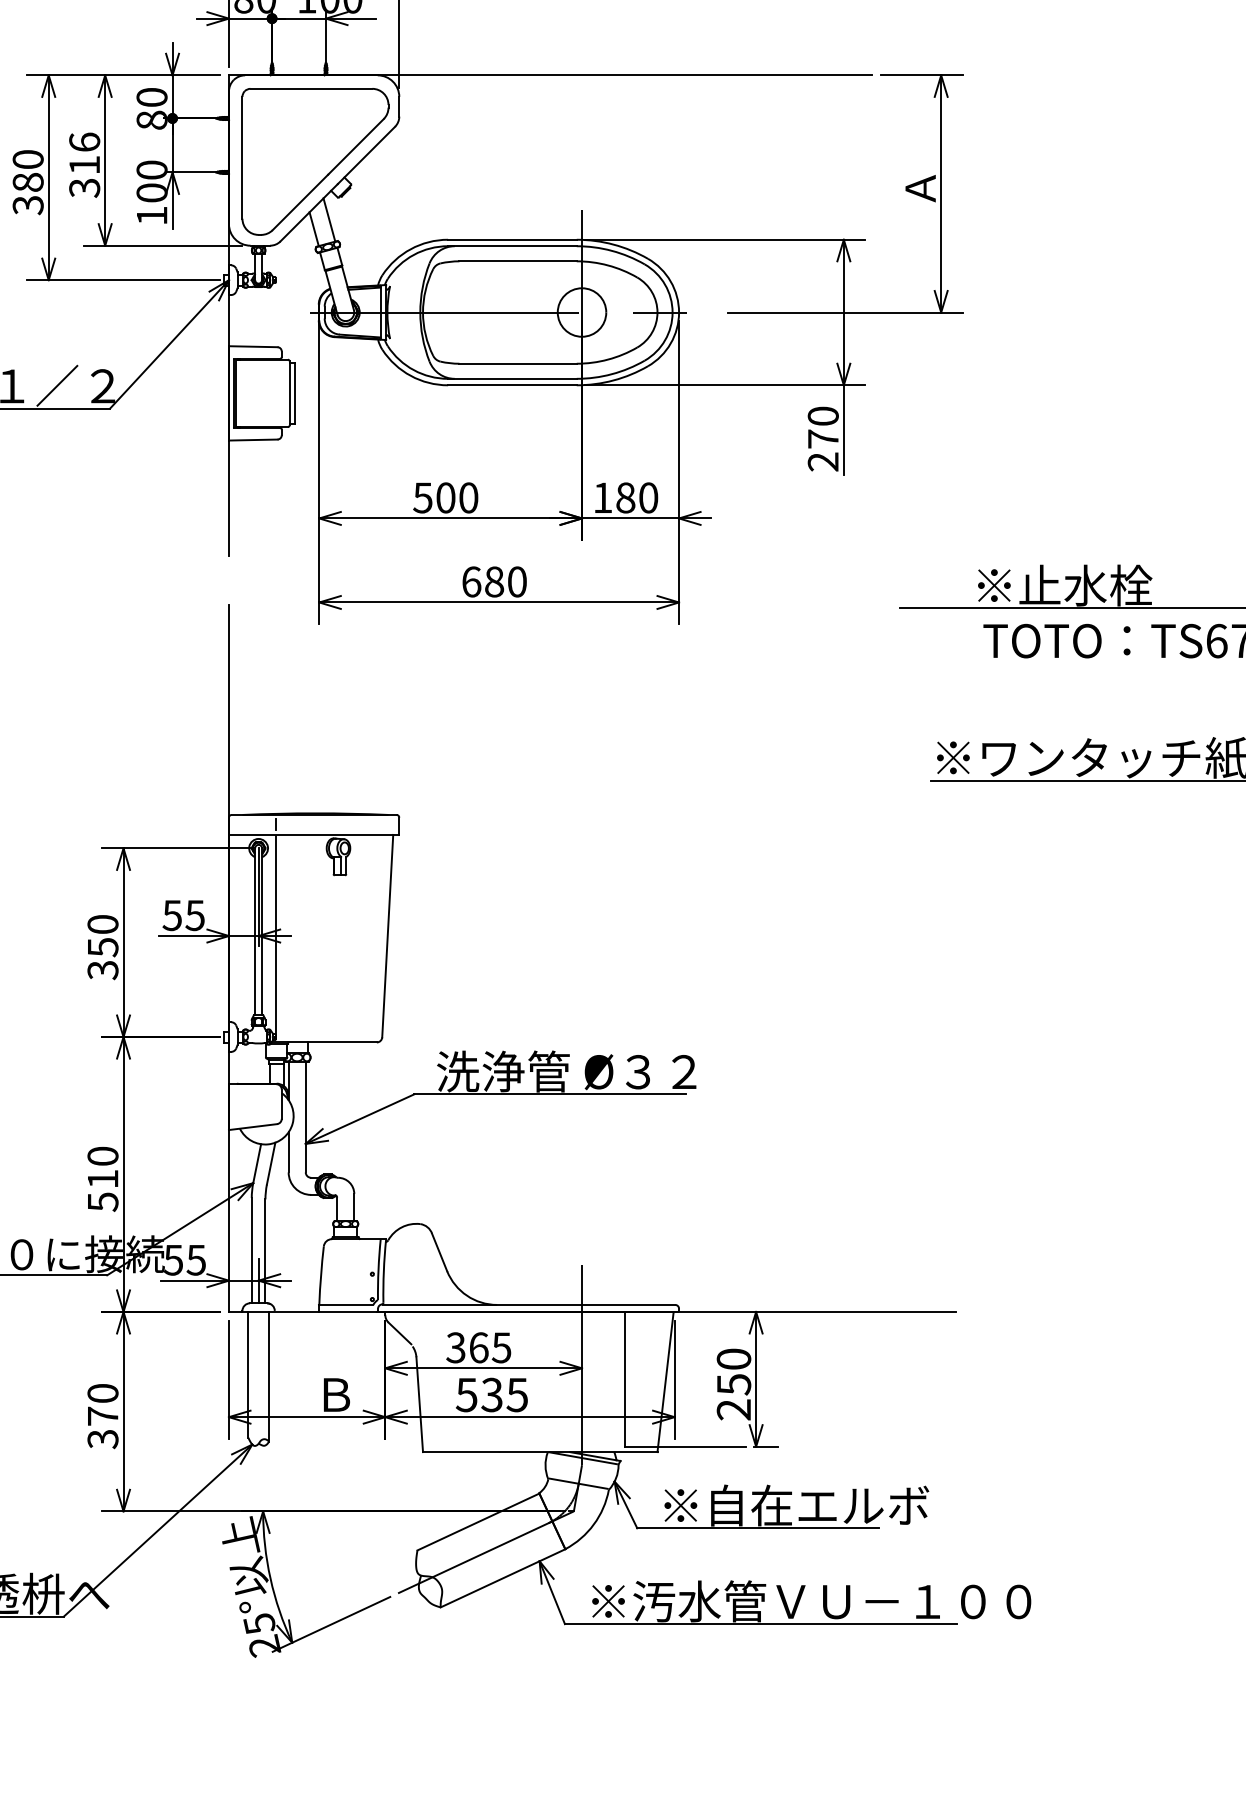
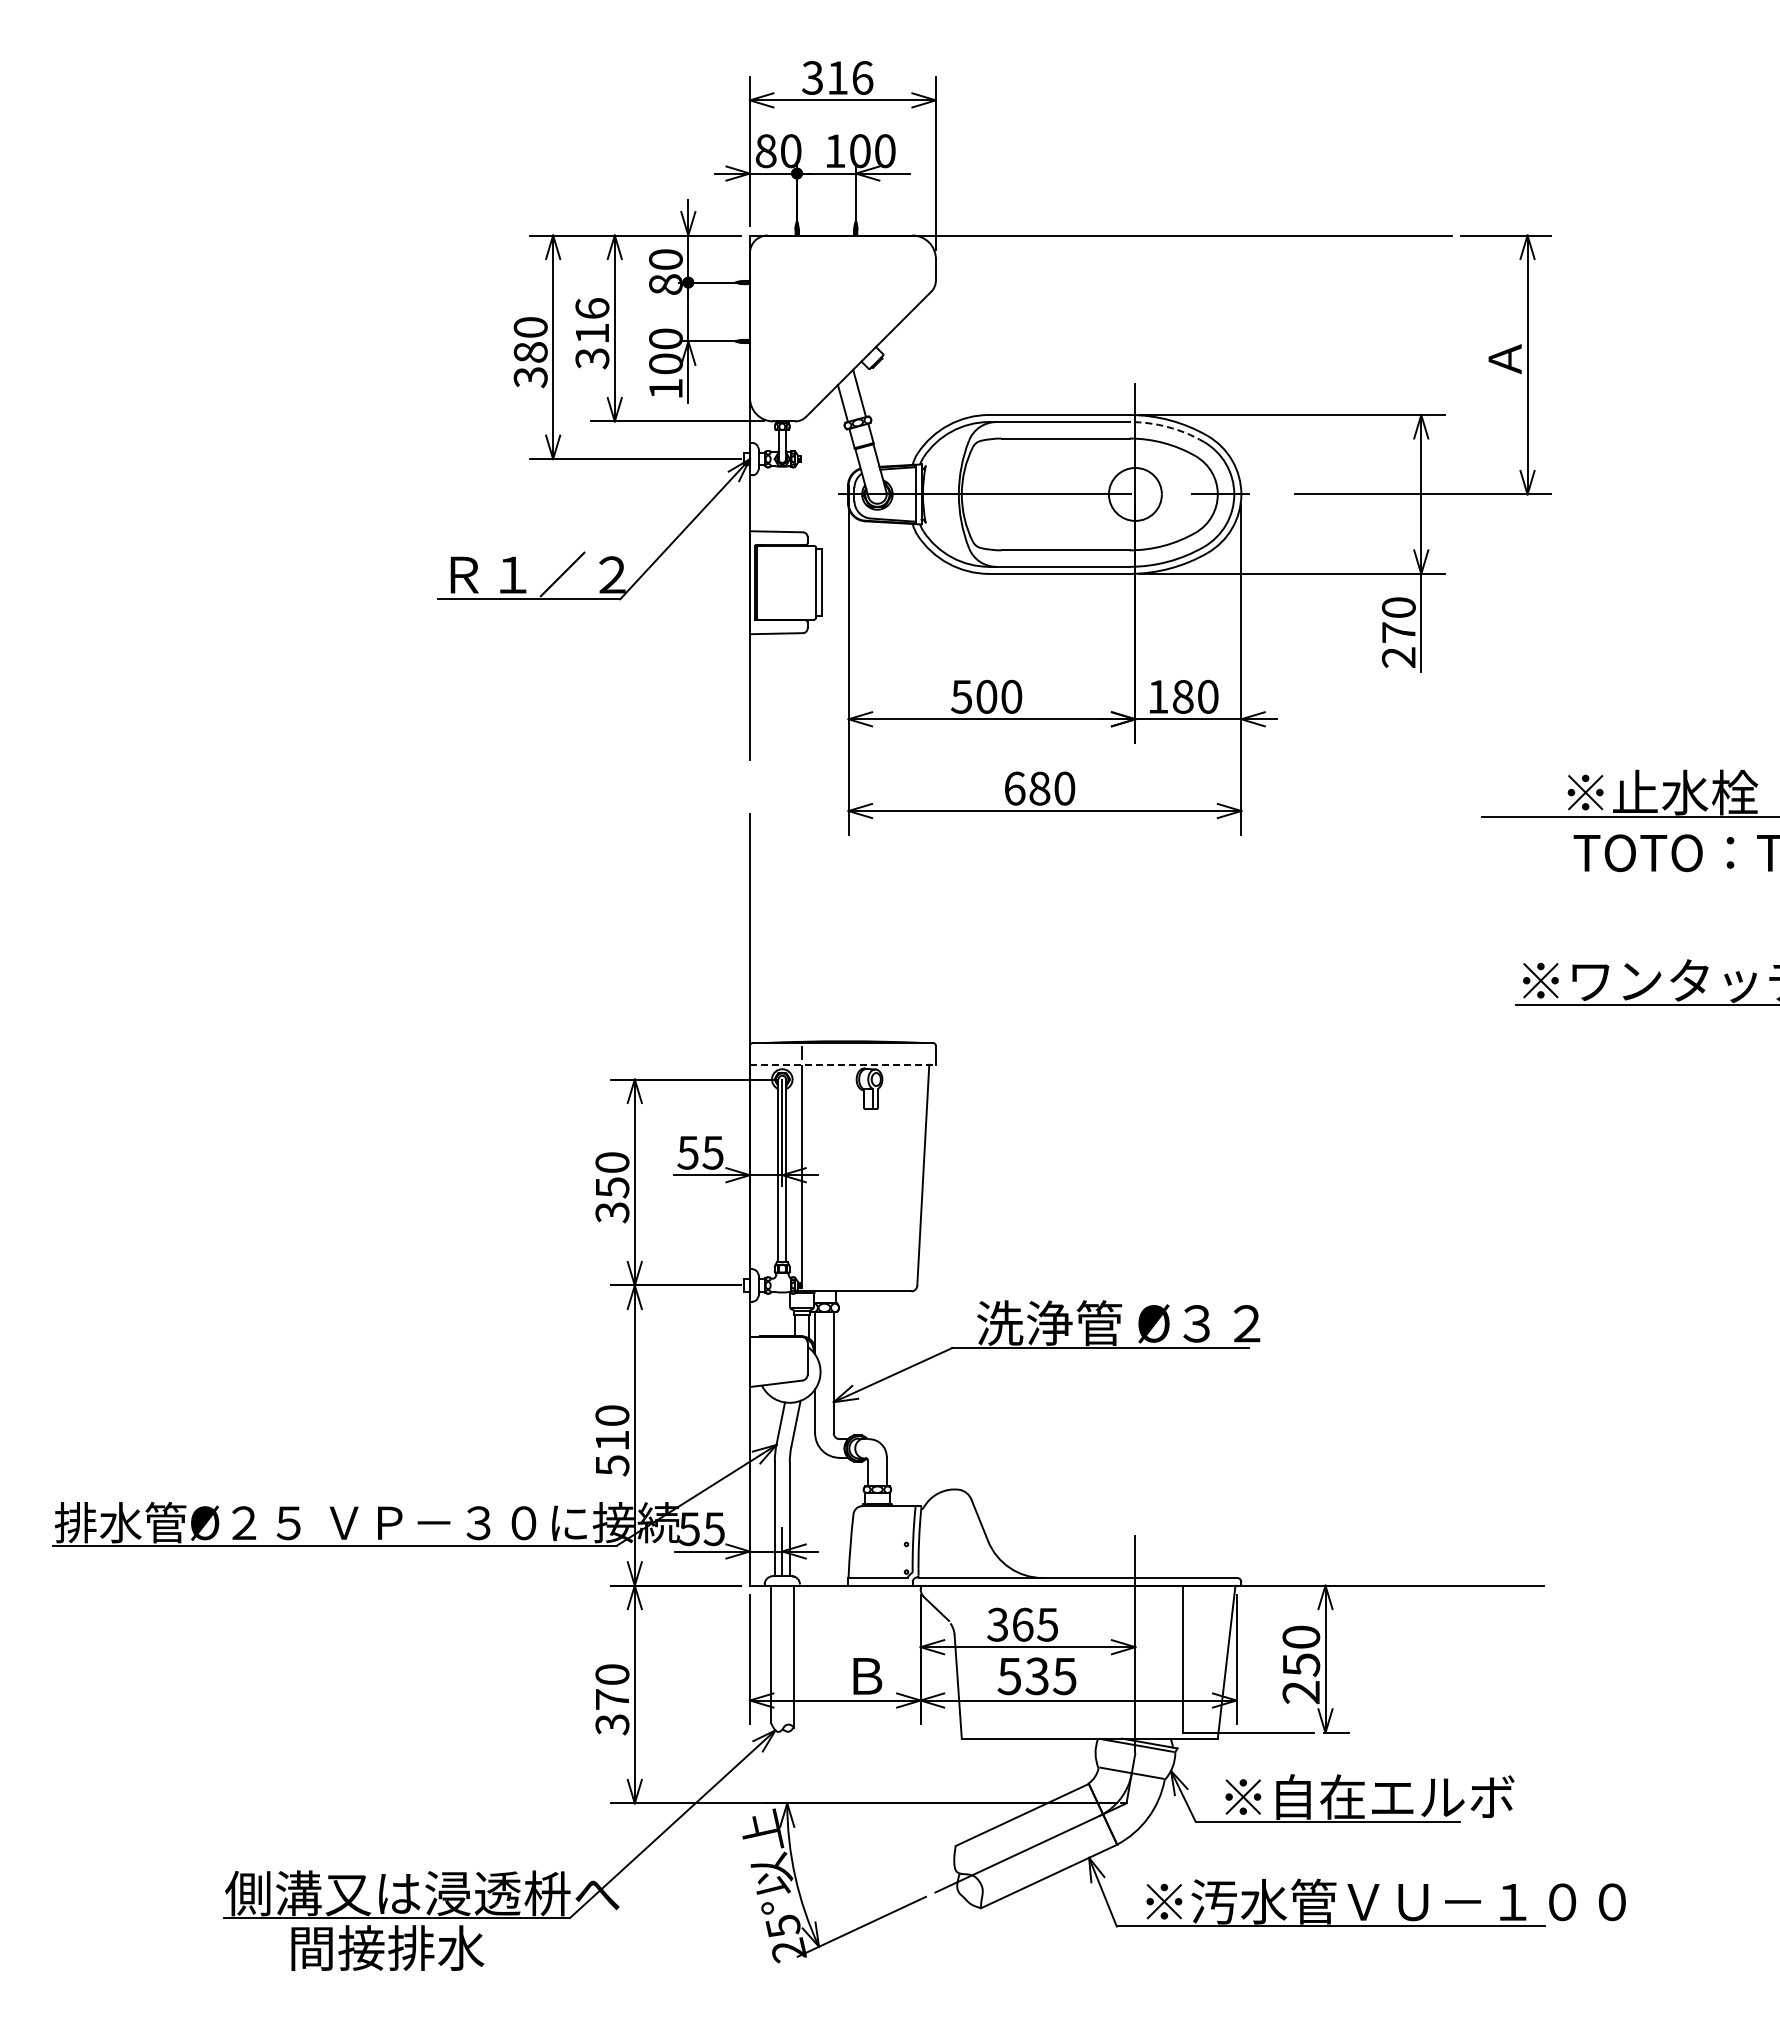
part: (314, 161) -> (843, 329), removed
arc: (612, 251) -> (1168, 427), solid -> dashed
line: (313, 834) -> (842, 1064), solid -> dashed

